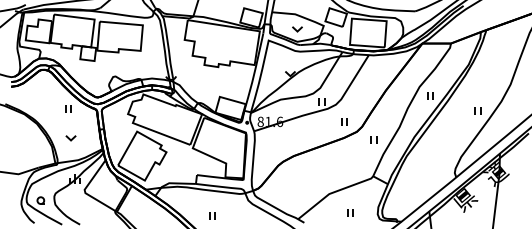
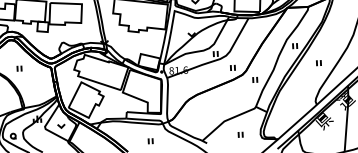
part: (68, 108) -> (19, 68), moved
part: (477, 110) -> (318, 62), moved
part: (70, 138) -> (61, 126), moved
part: (212, 215) -> (150, 140), moved

